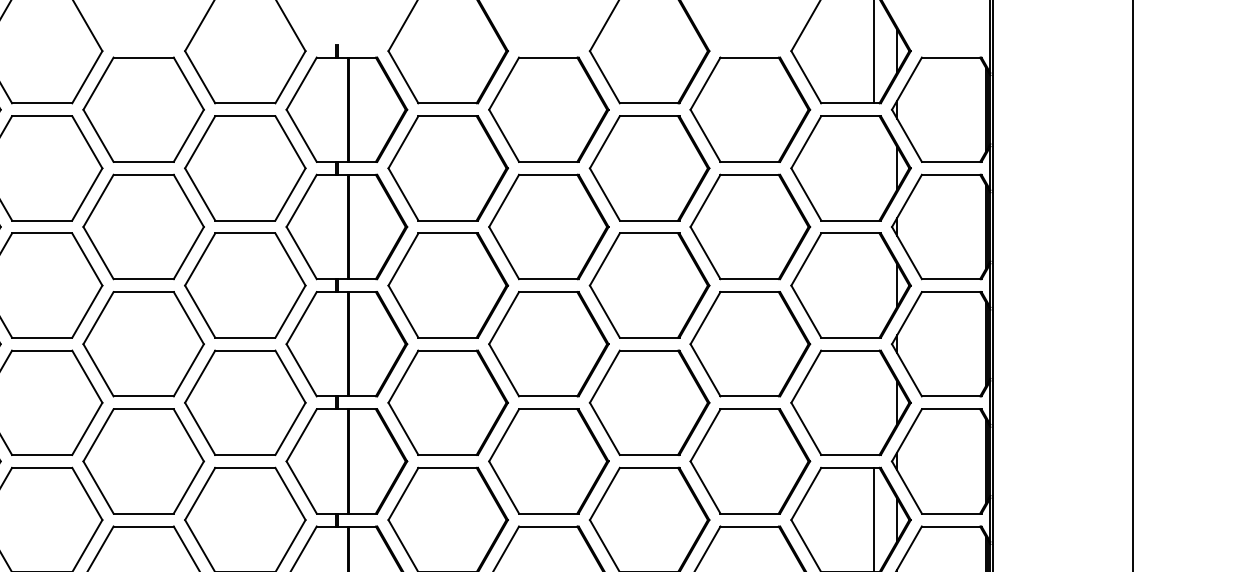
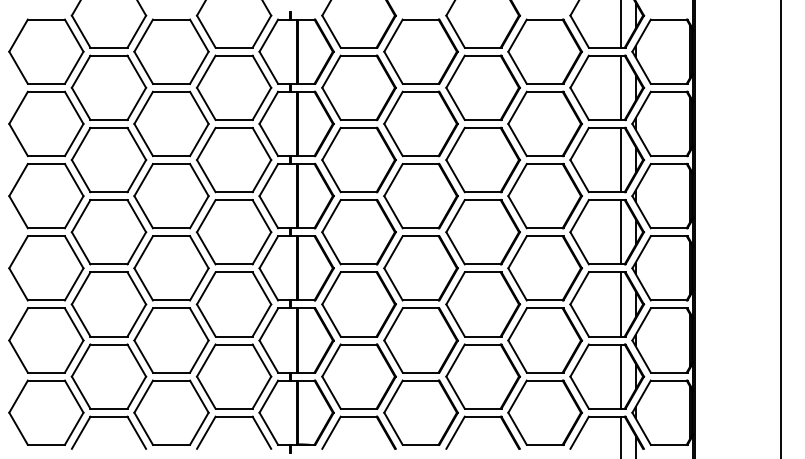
line: (874, 167) -> (621, 87), added
line: (874, 284) -> (621, 159), added
line: (874, 403) -> (621, 232), added

